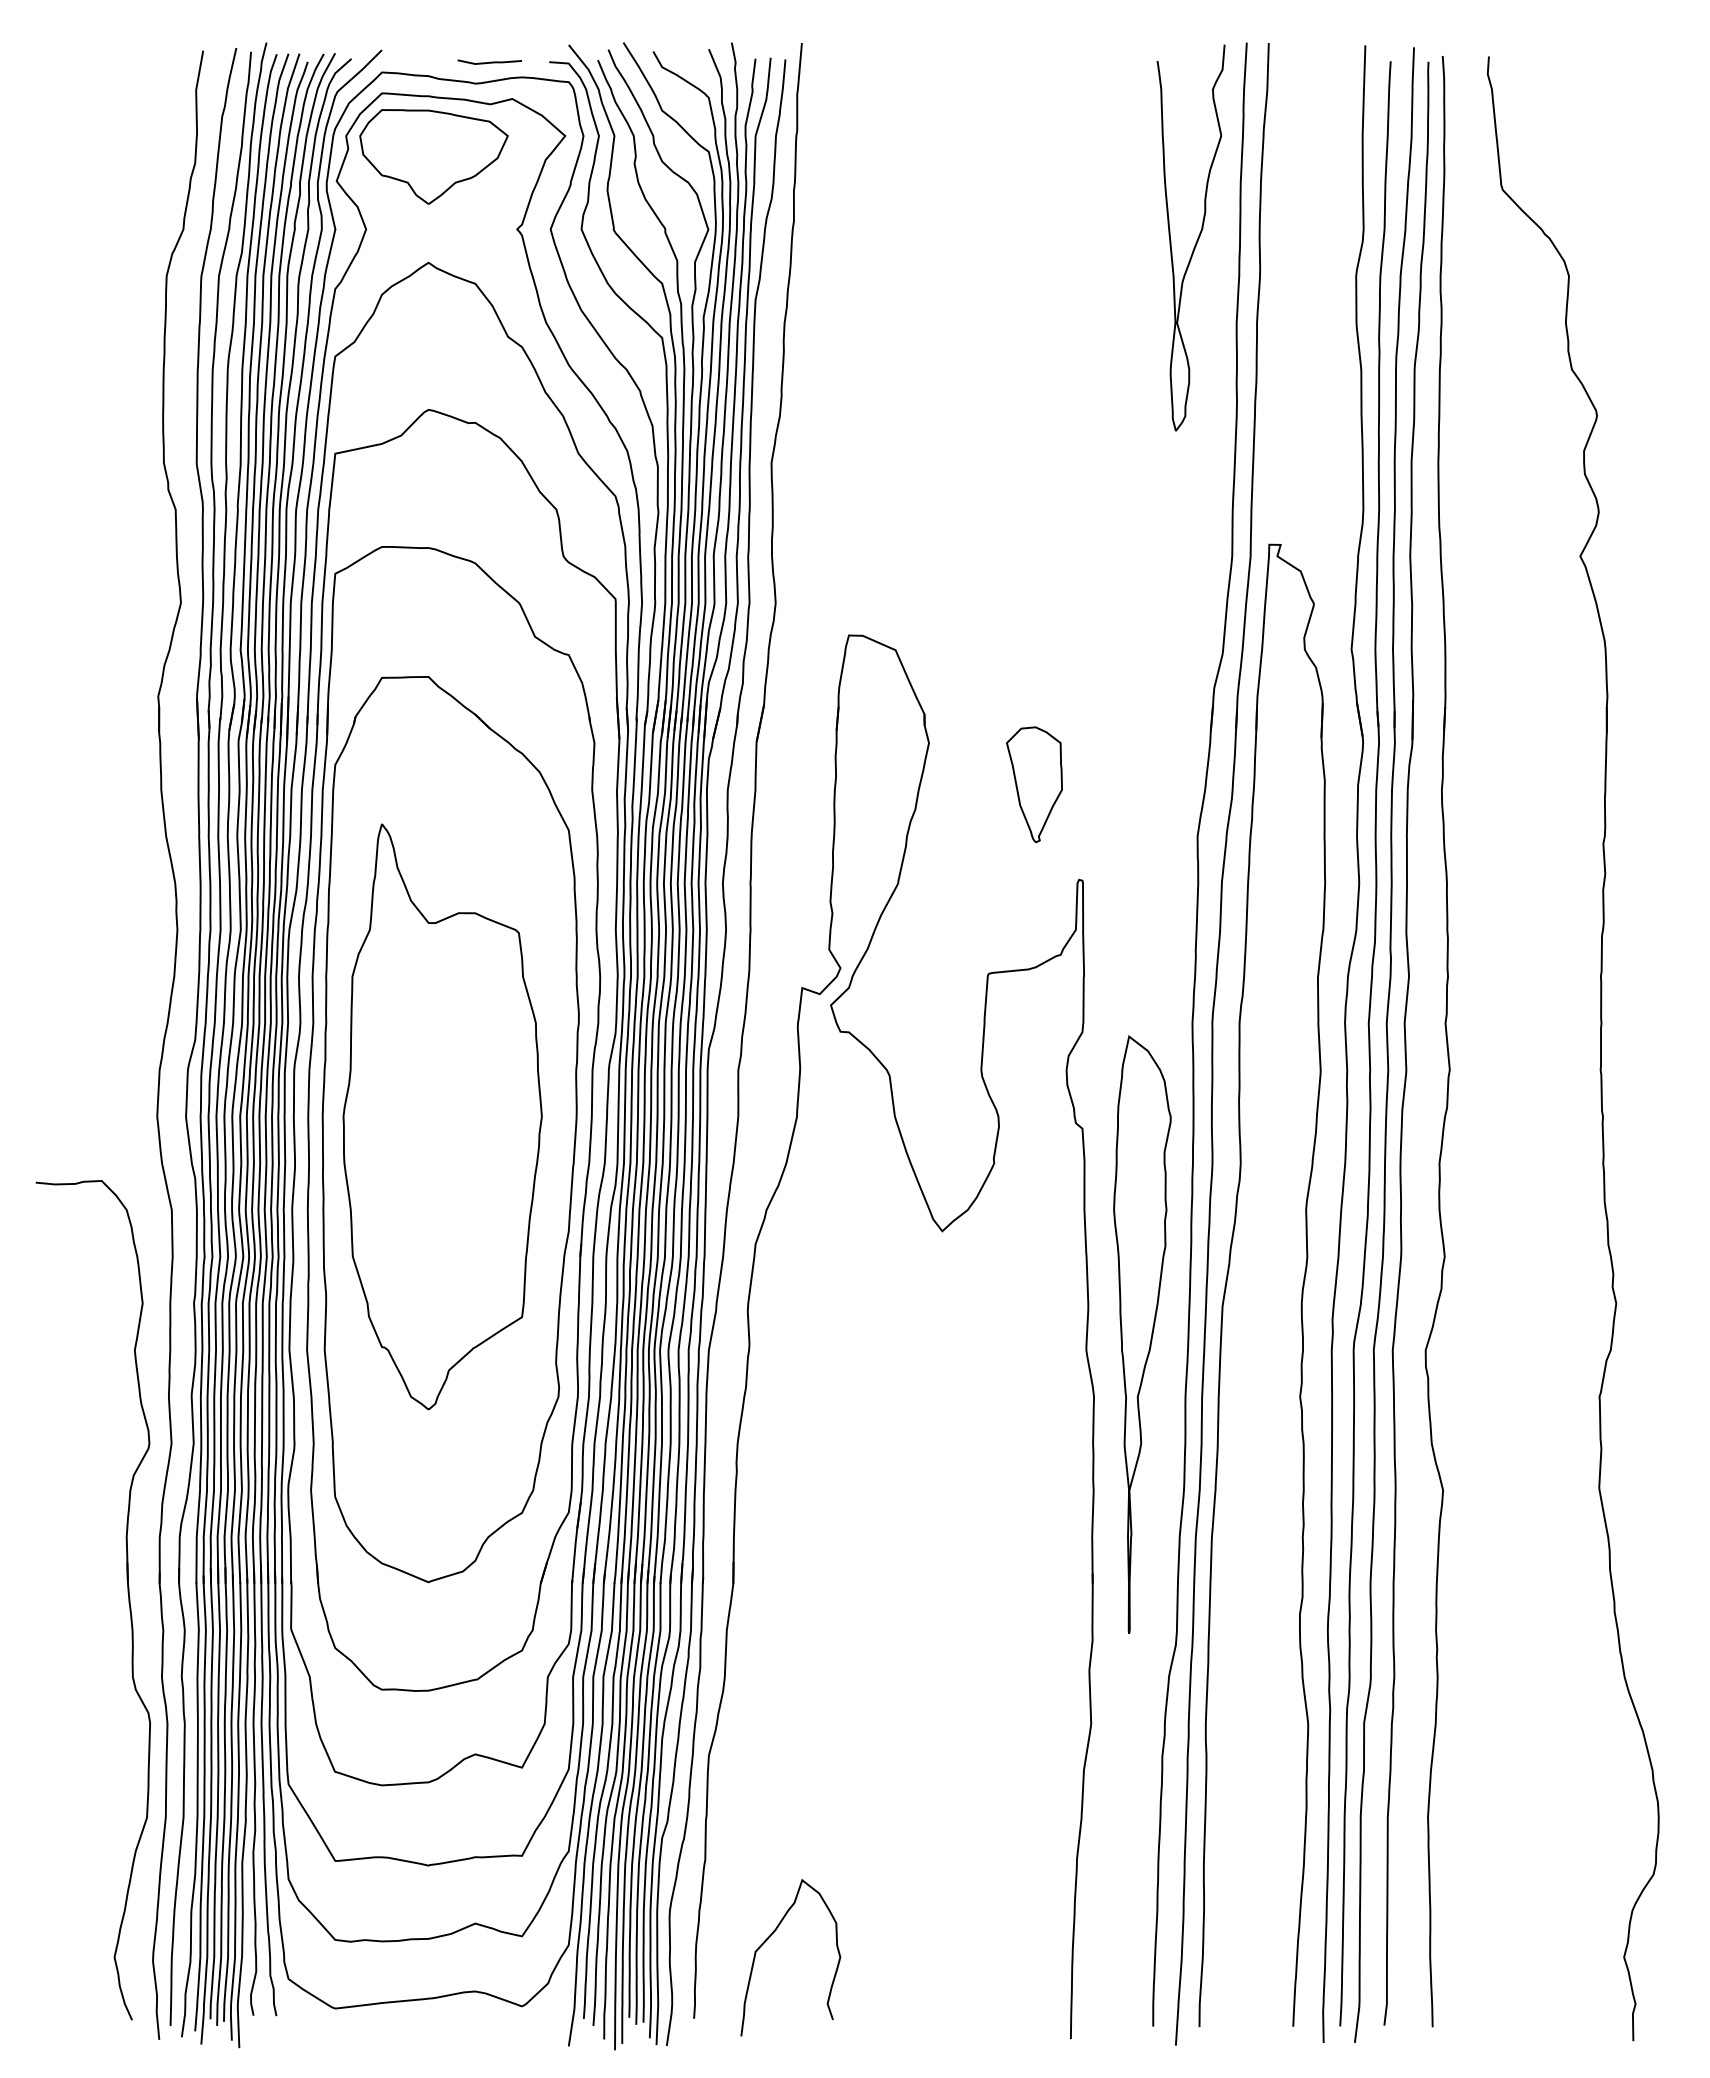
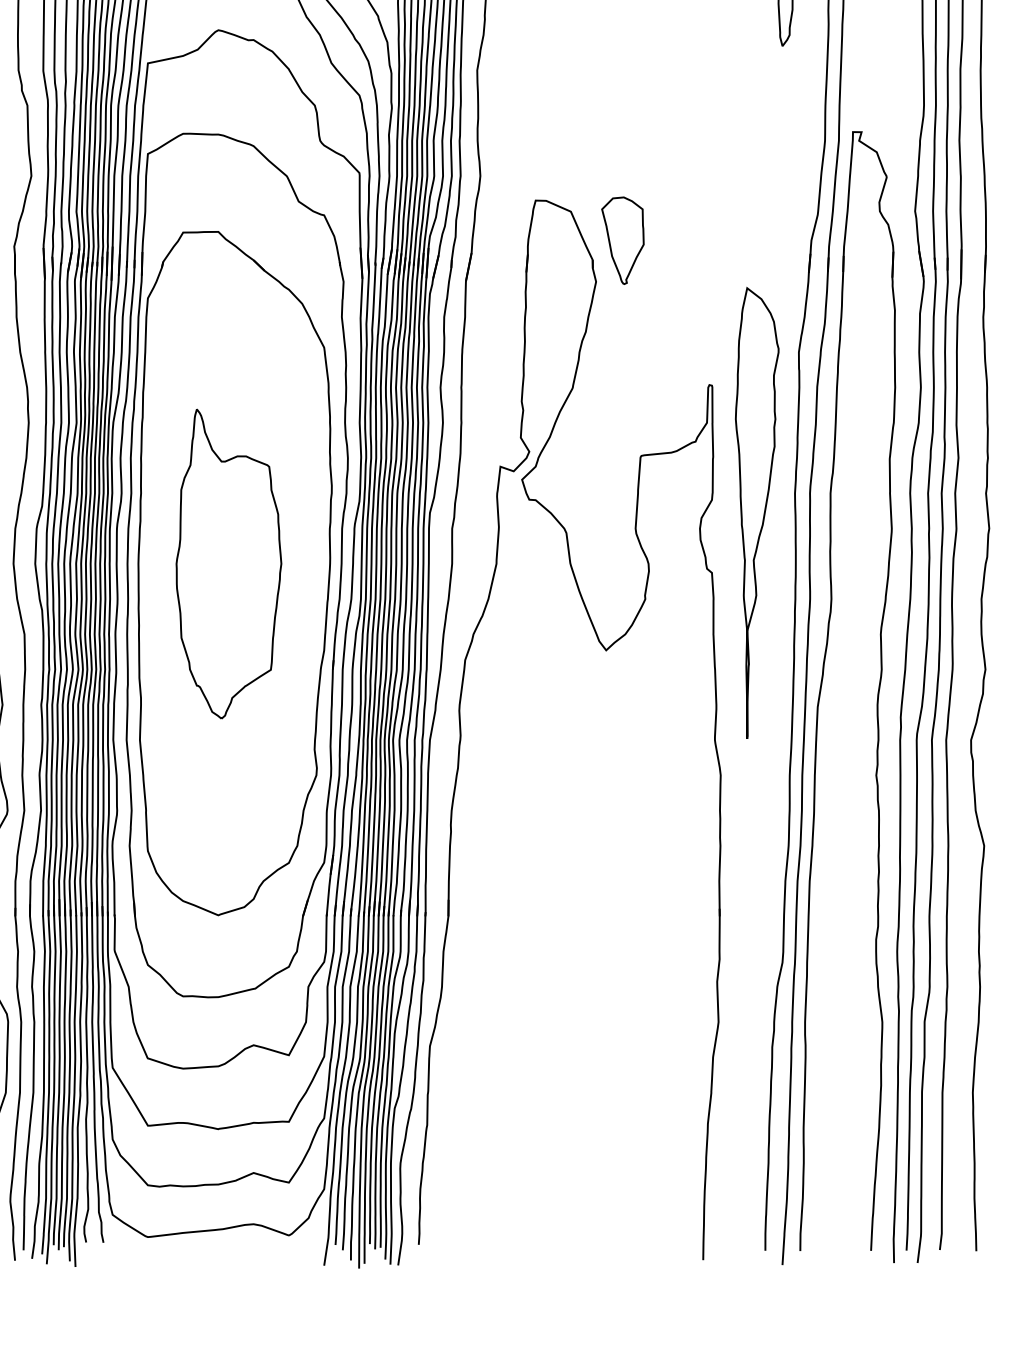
part: (1034, 784) -> (622, 240), moved
part: (442, 1116) -> (228, 563), size x0.7
part: (1142, 1334) -> (757, 513), moved
curve: (770, 1937) -> (476, 1183), removed

